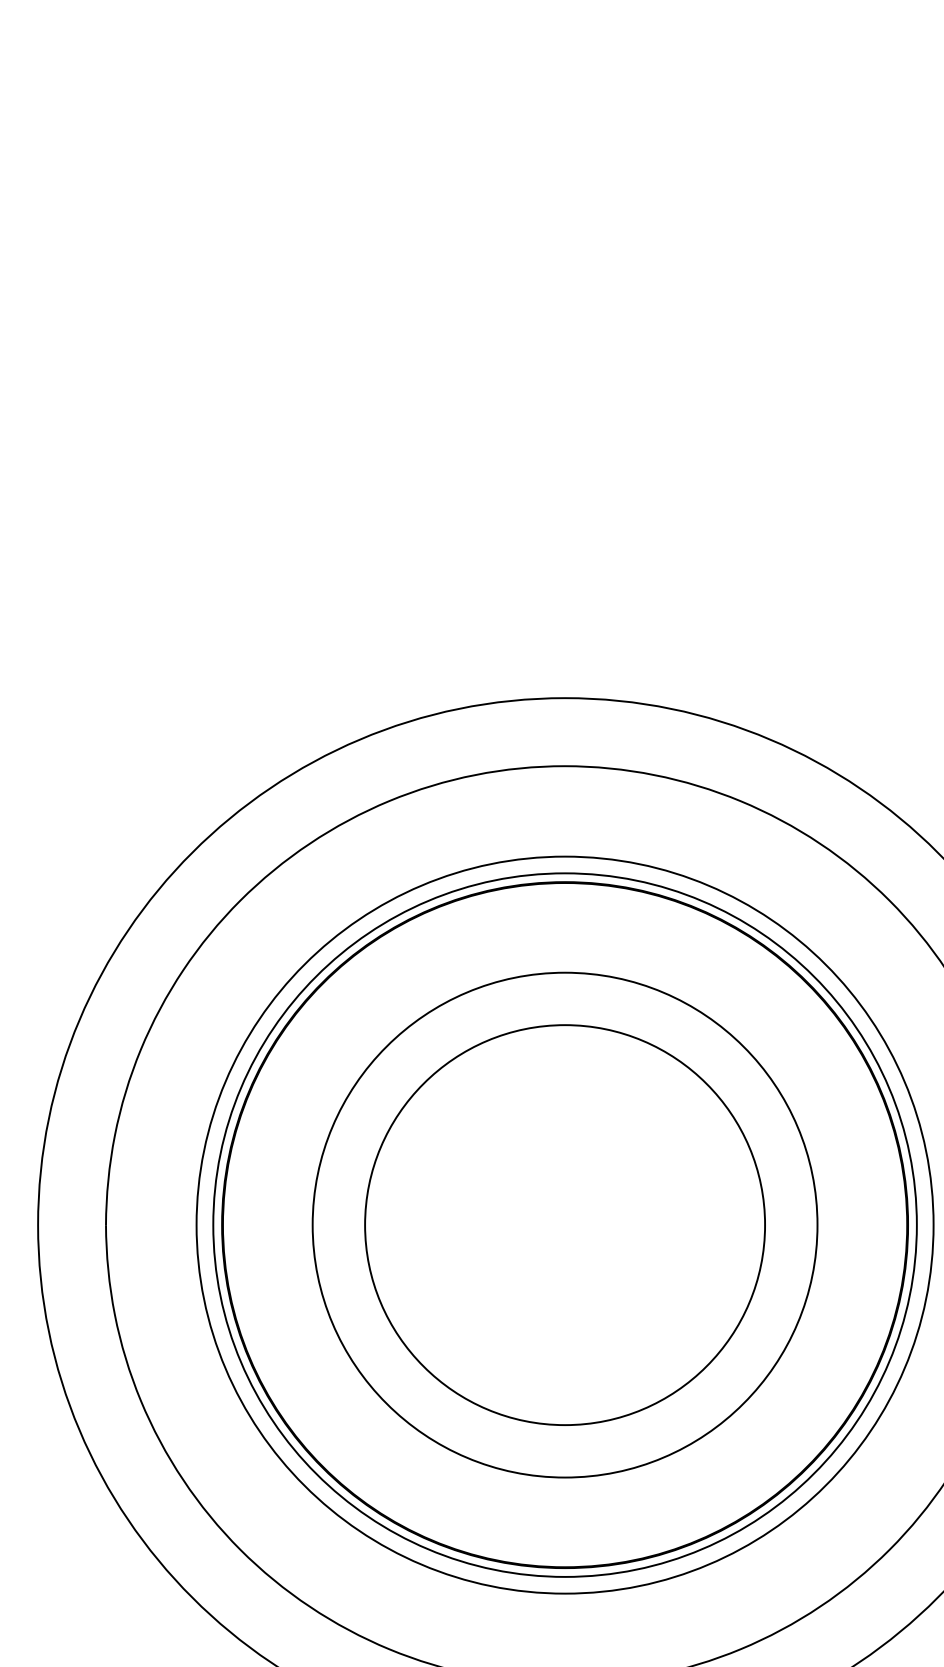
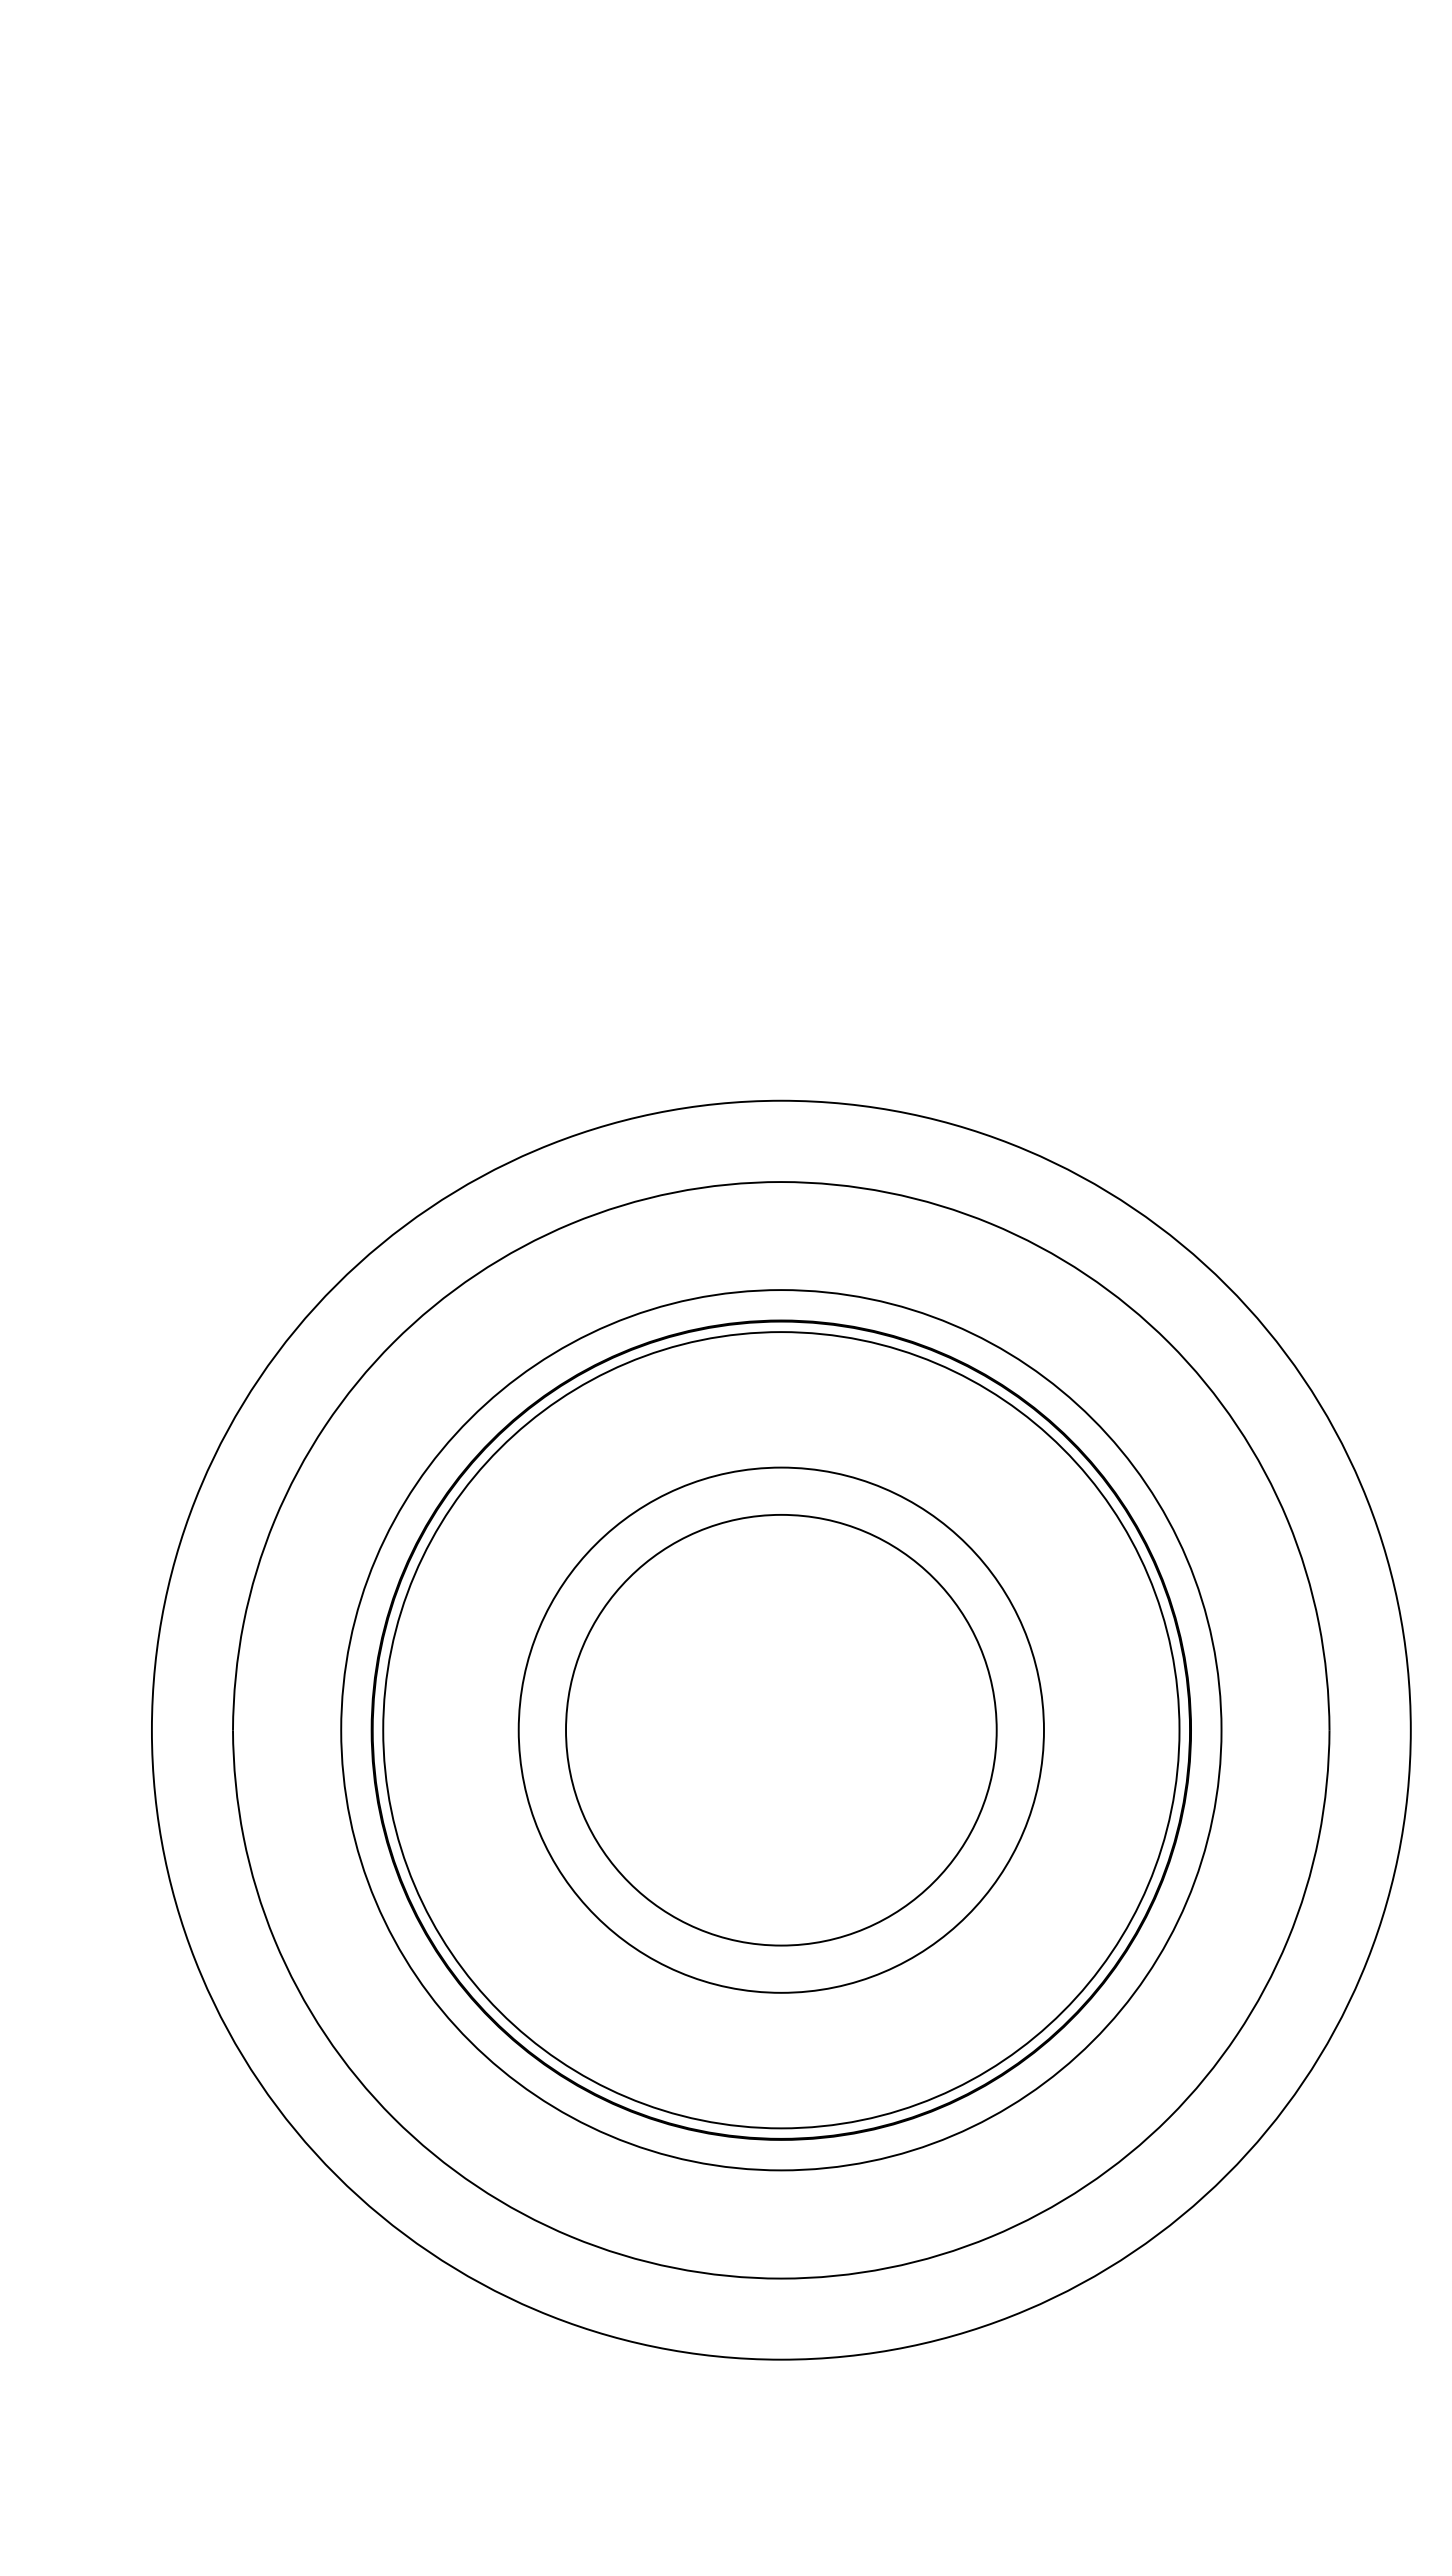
circle: (564, 1224) -> (780, 1729), size x0.62
circle: (565, 1224) -> (781, 1729), size x0.71
circle: (565, 1225) -> (781, 1730), size x1.67

